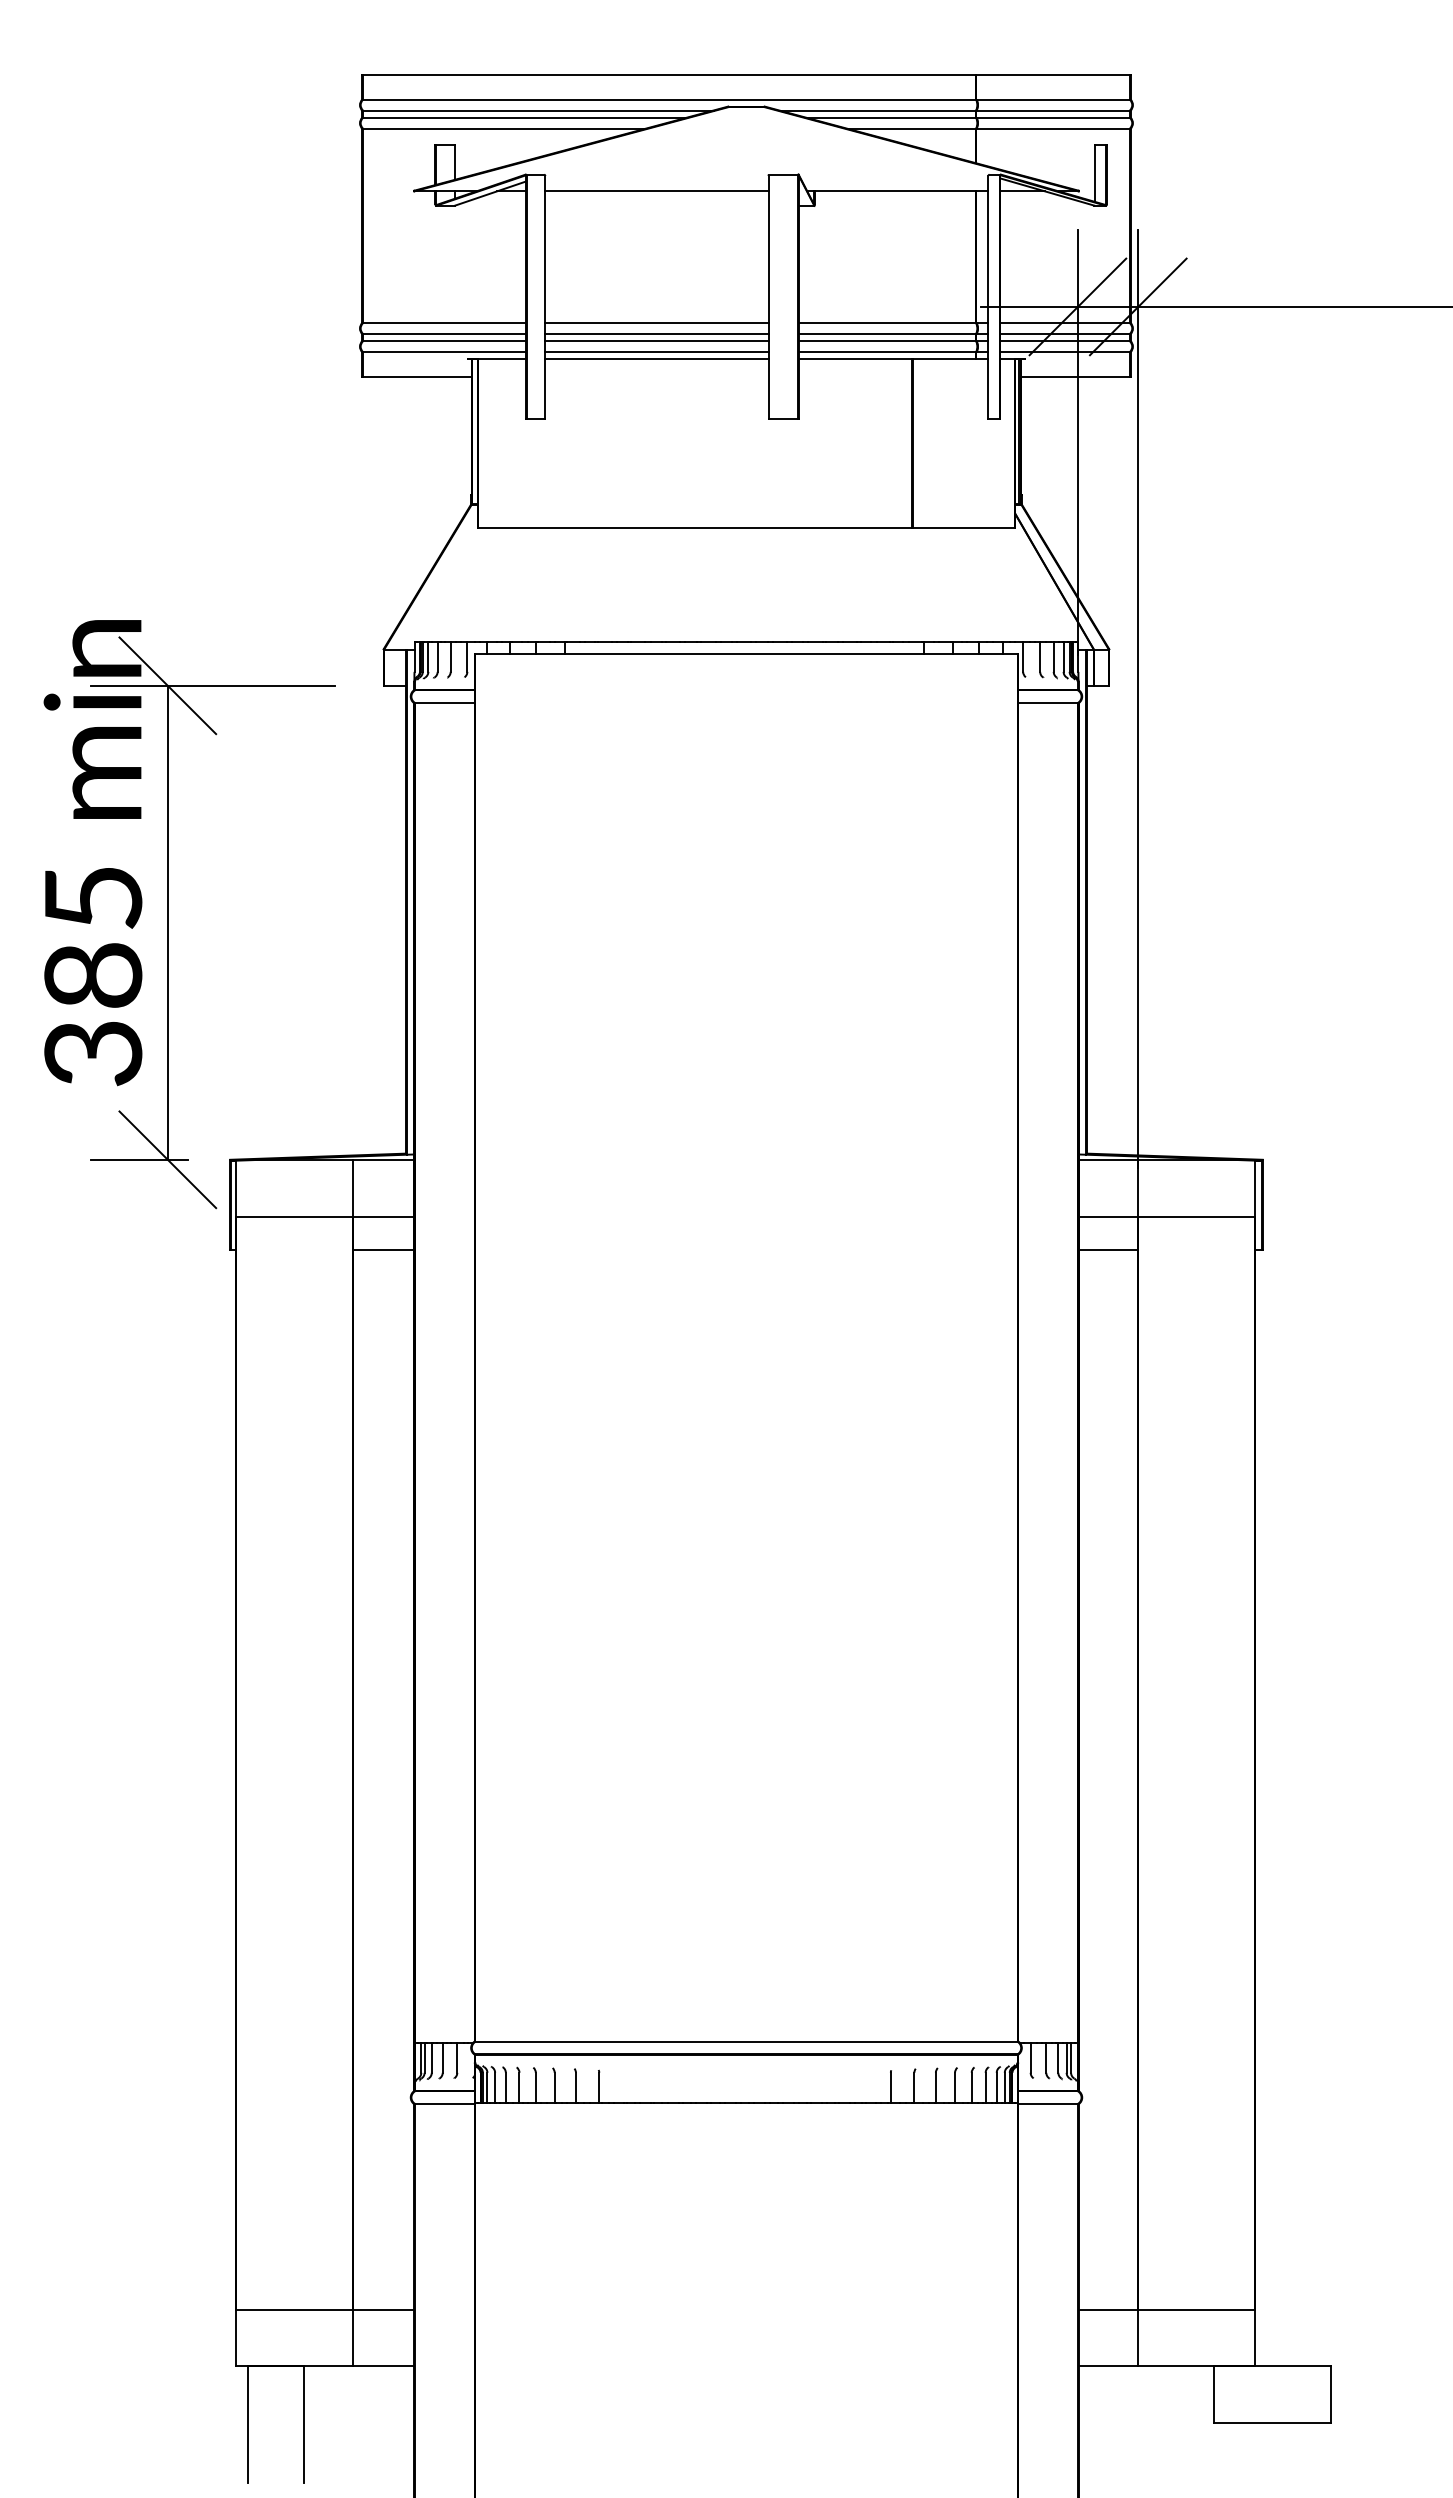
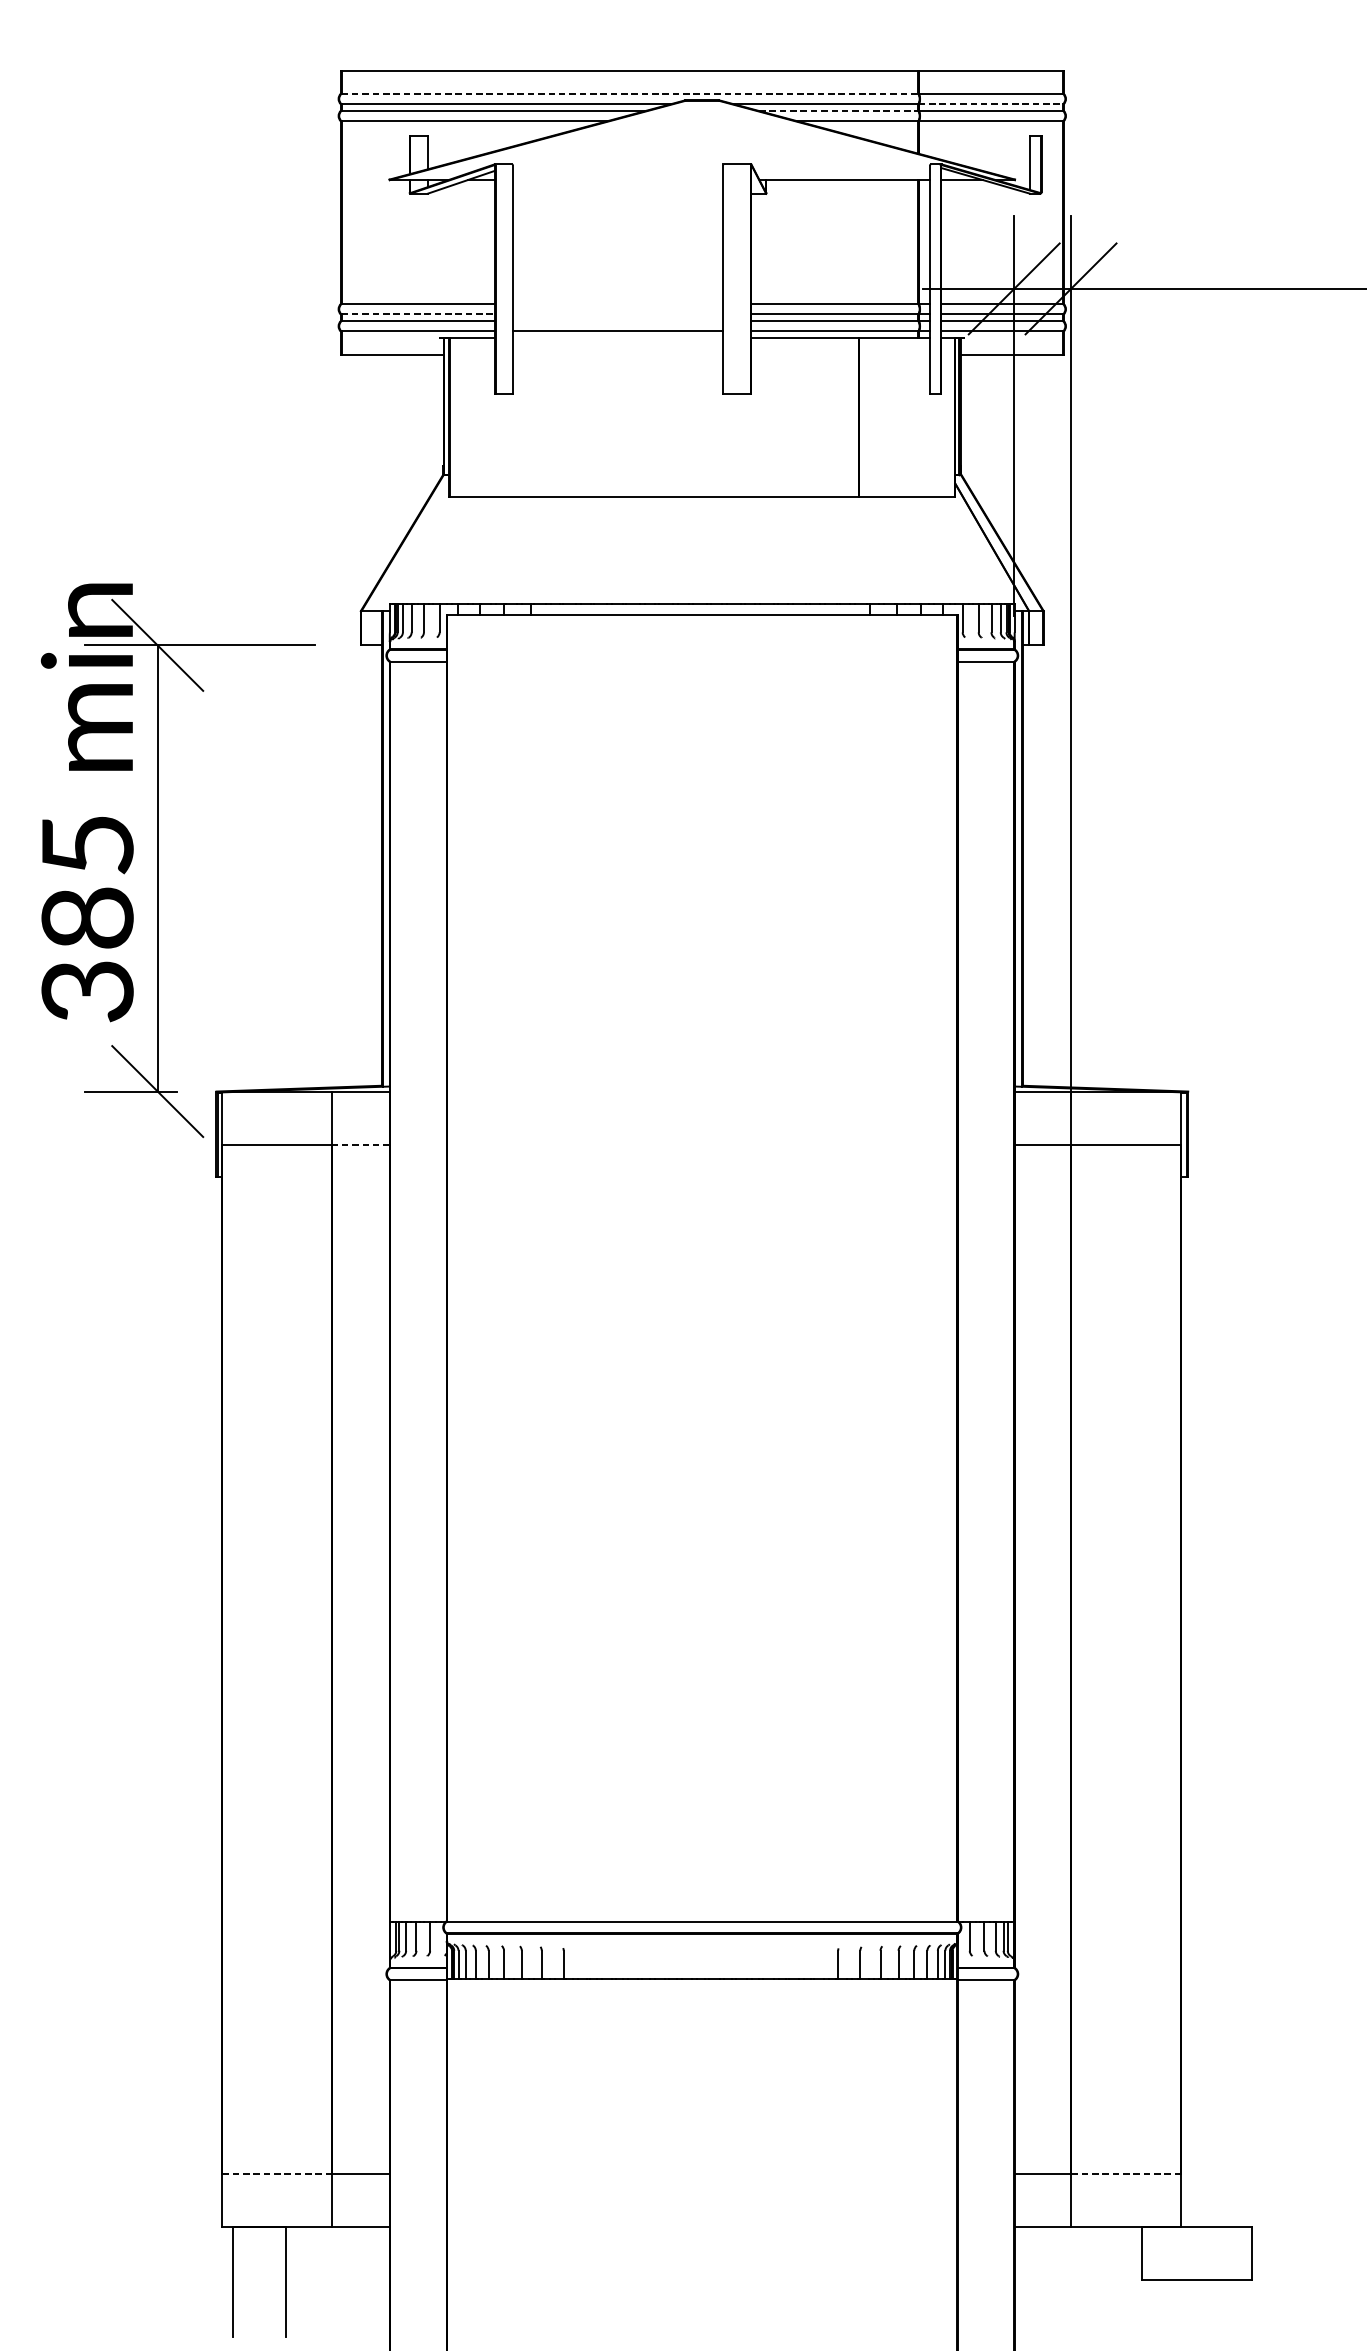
line: (669, 99) -> (629, 93), solid -> dashed
line: (1053, 110) -> (991, 104), solid -> dashed
line: (891, 117) -> (838, 110), solid -> dashed
line: (656, 191) -> (617, 180), removed
line: (656, 323) -> (617, 304), removed
line: (444, 333) -> (418, 313), solid -> dashed
line: (656, 333) -> (617, 313), removed
line: (656, 341) -> (617, 321), removed
line: (656, 358) -> (617, 337), removed
line: (383, 1216) -> (360, 1144), solid -> dashed
line: (383, 1250) -> (360, 1176), removed
line: (1108, 1250) -> (1043, 1176), removed
line: (294, 2309) -> (276, 2173), solid -> dashed
line: (1196, 2309) -> (1125, 2173), solid -> dashed

